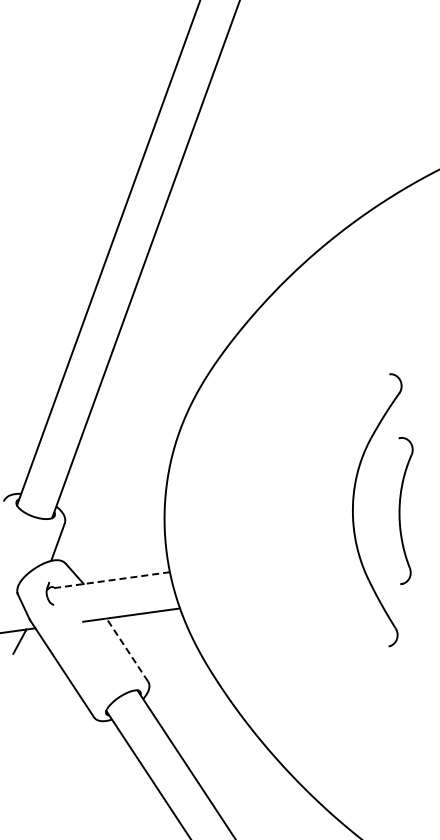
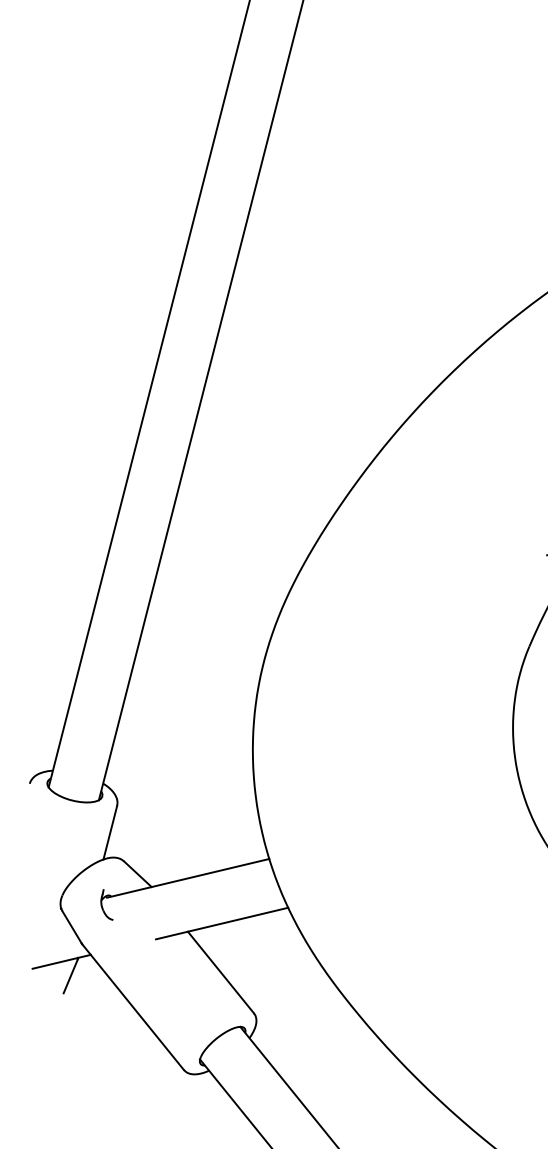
line: (110, 580) -> (188, 878), dashed -> solid
line: (127, 650) -> (221, 973), dashed -> solid

